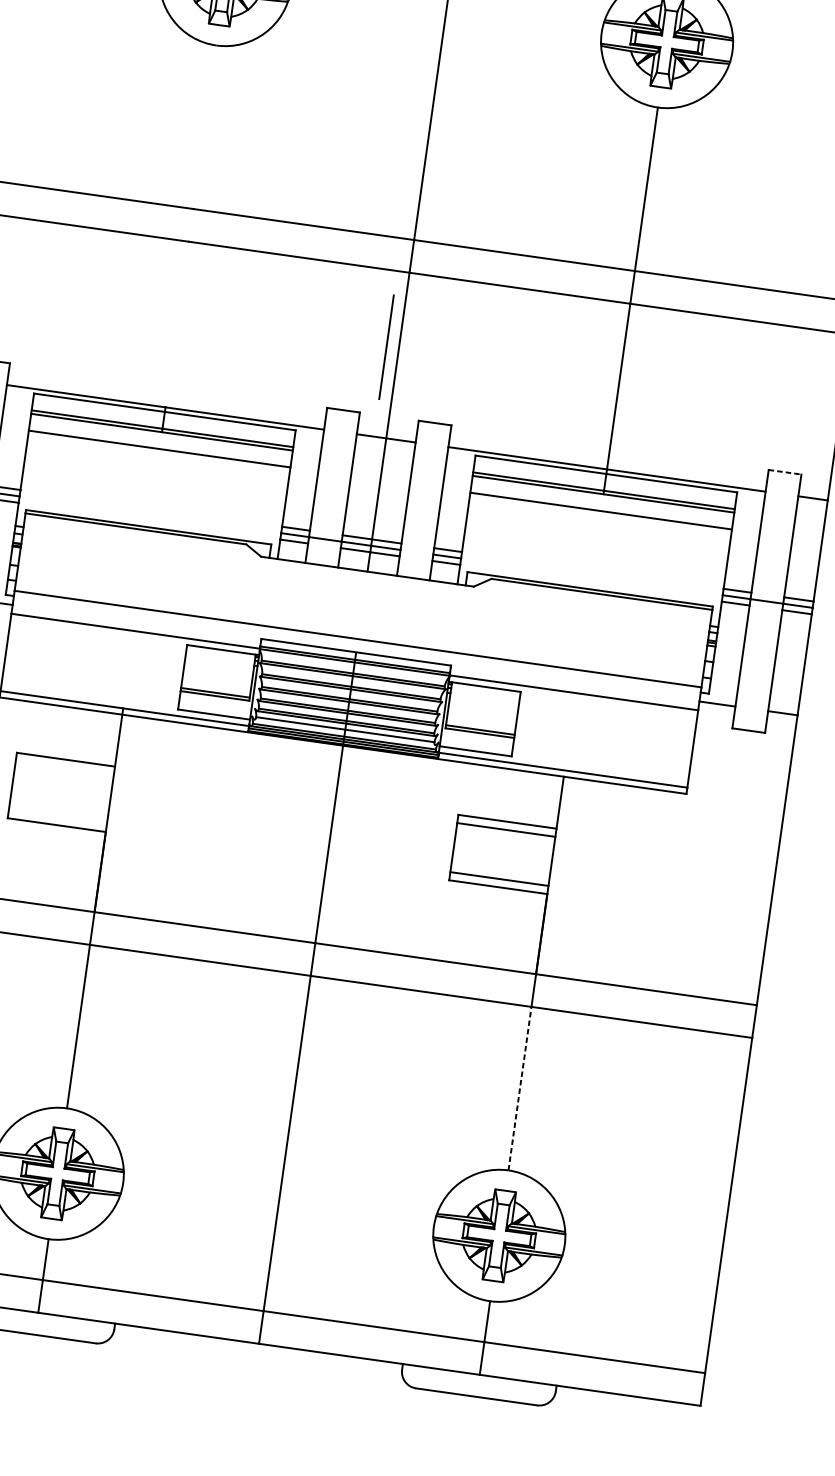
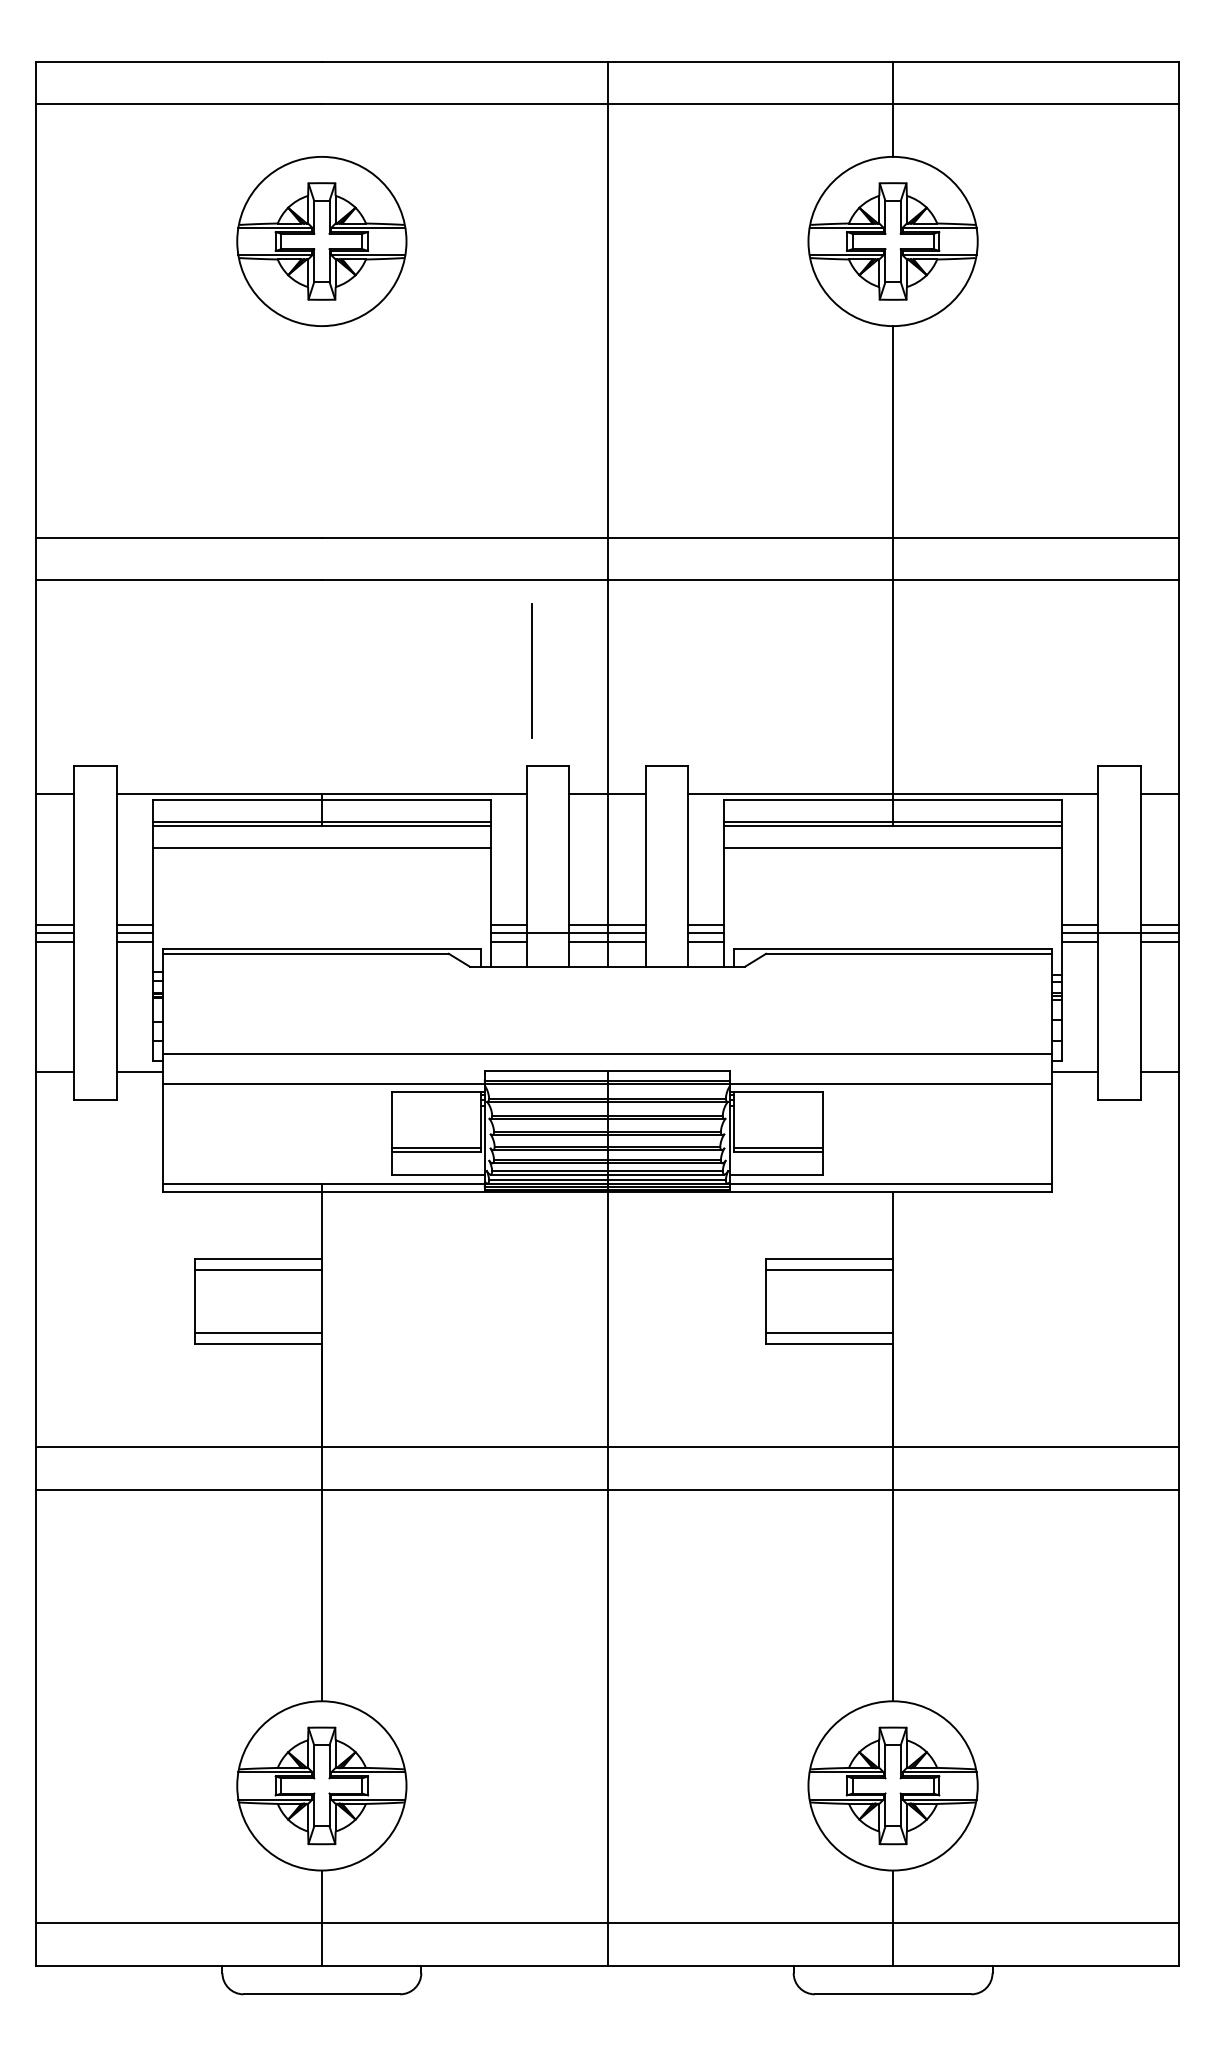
line: (386, 347) -> (531, 670), moved
line: (785, 472) -> (1119, 766), dashed -> solid
line: (344, 732) -> (607, 1174), added
line: (64, 767) -> (257, 1269), added
line: (57, 817) -> (257, 1333), added
line: (520, 1088) -> (893, 1595), dashed -> solid

